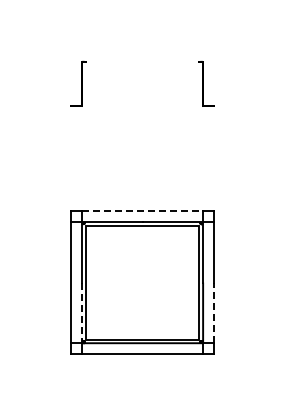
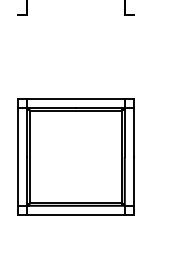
line: (142, 210) -> (75, 98), dashed -> solid
line: (214, 312) -> (133, 181), dashed -> solid
line: (81, 313) -> (26, 181), dashed -> solid

